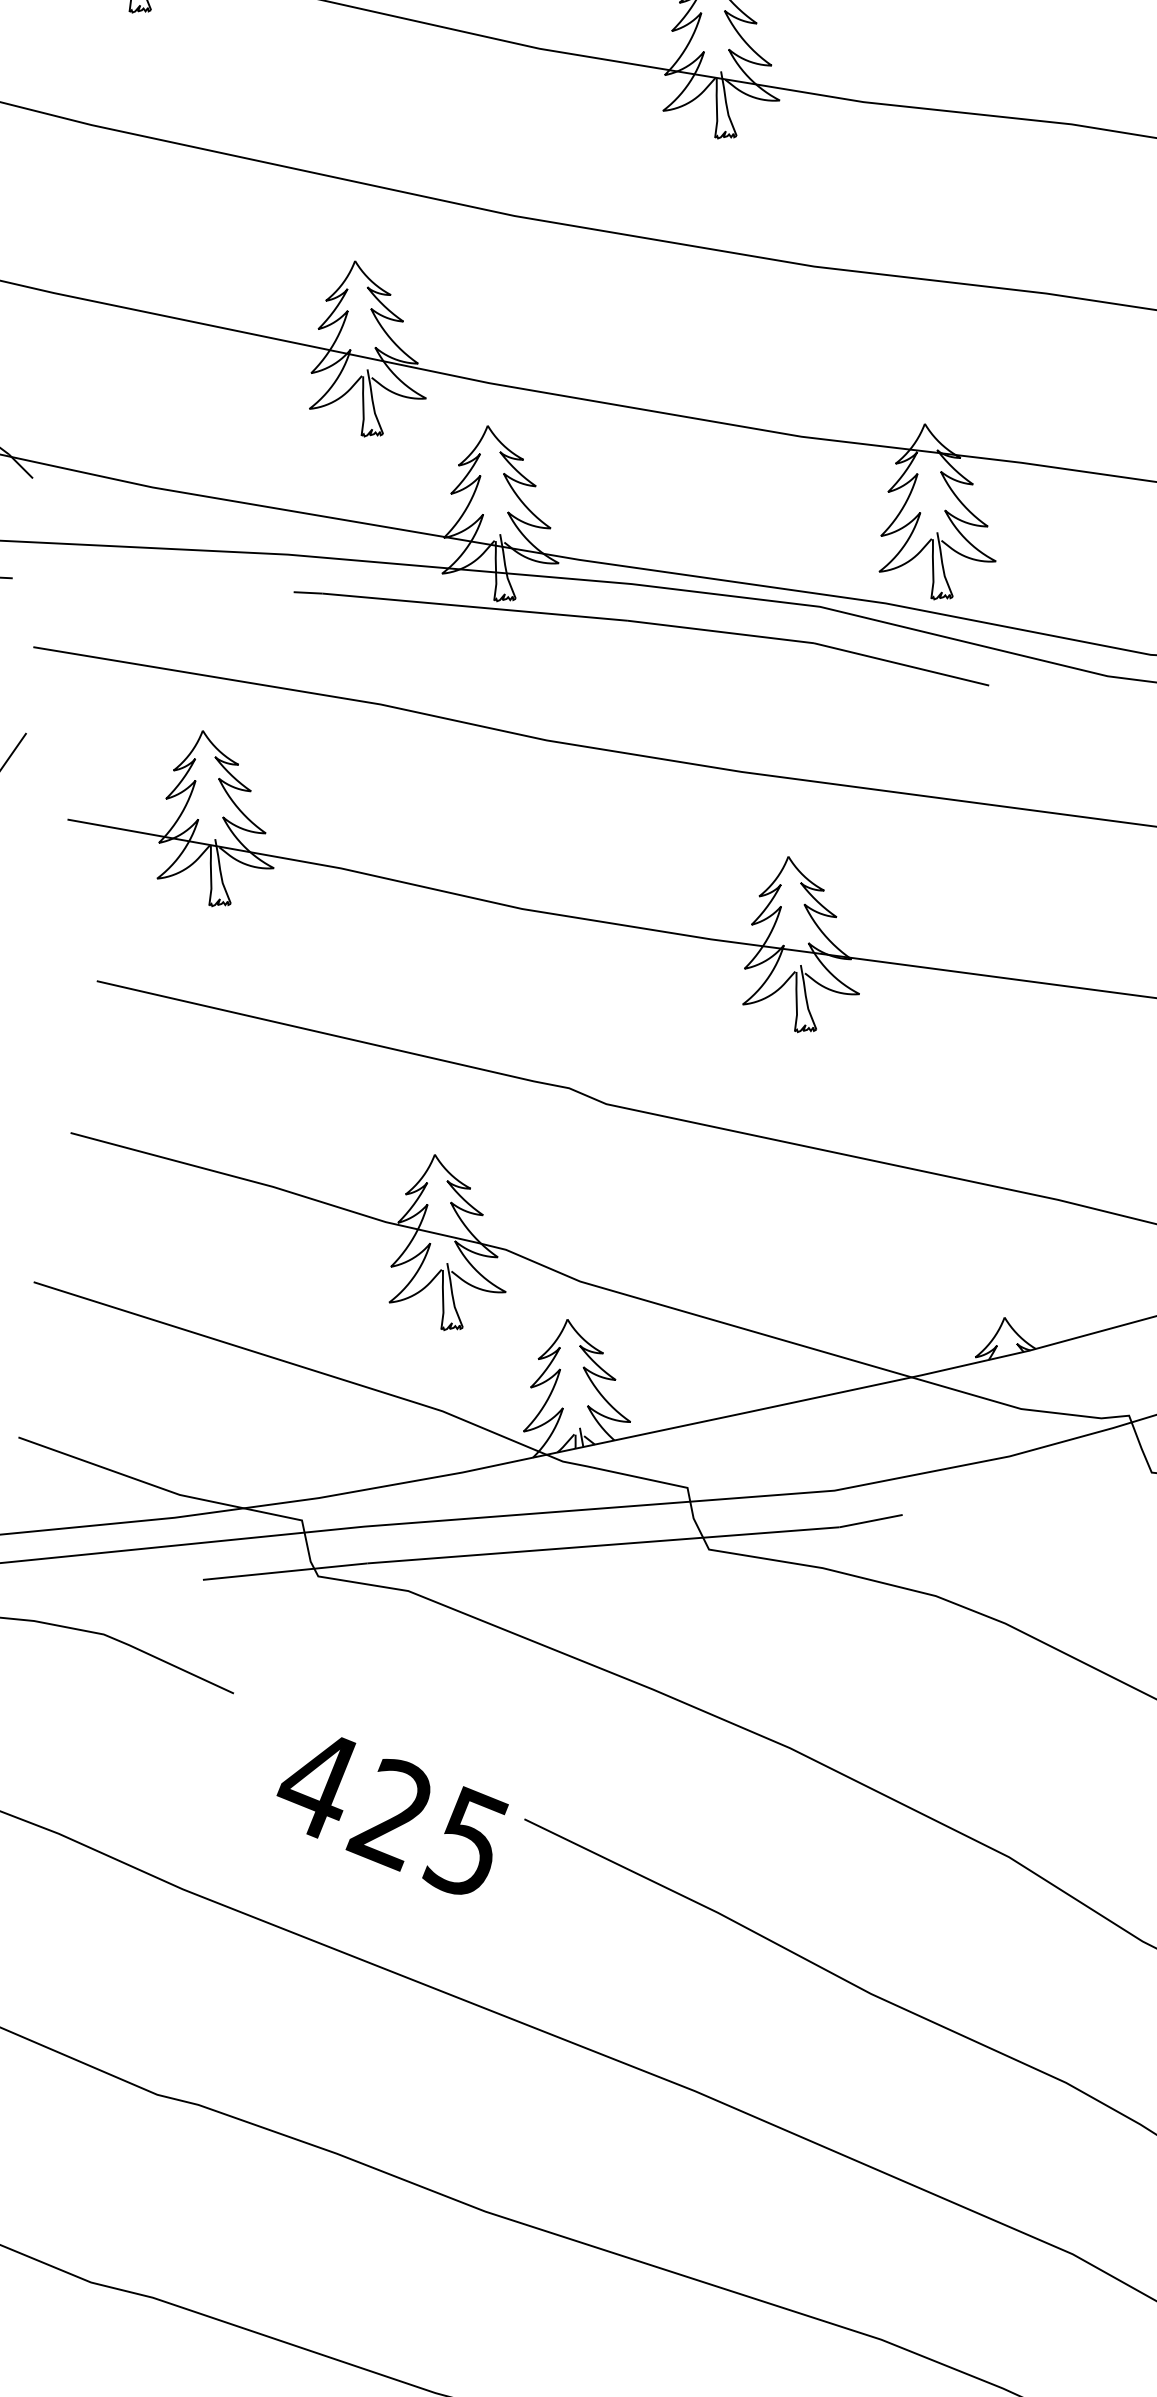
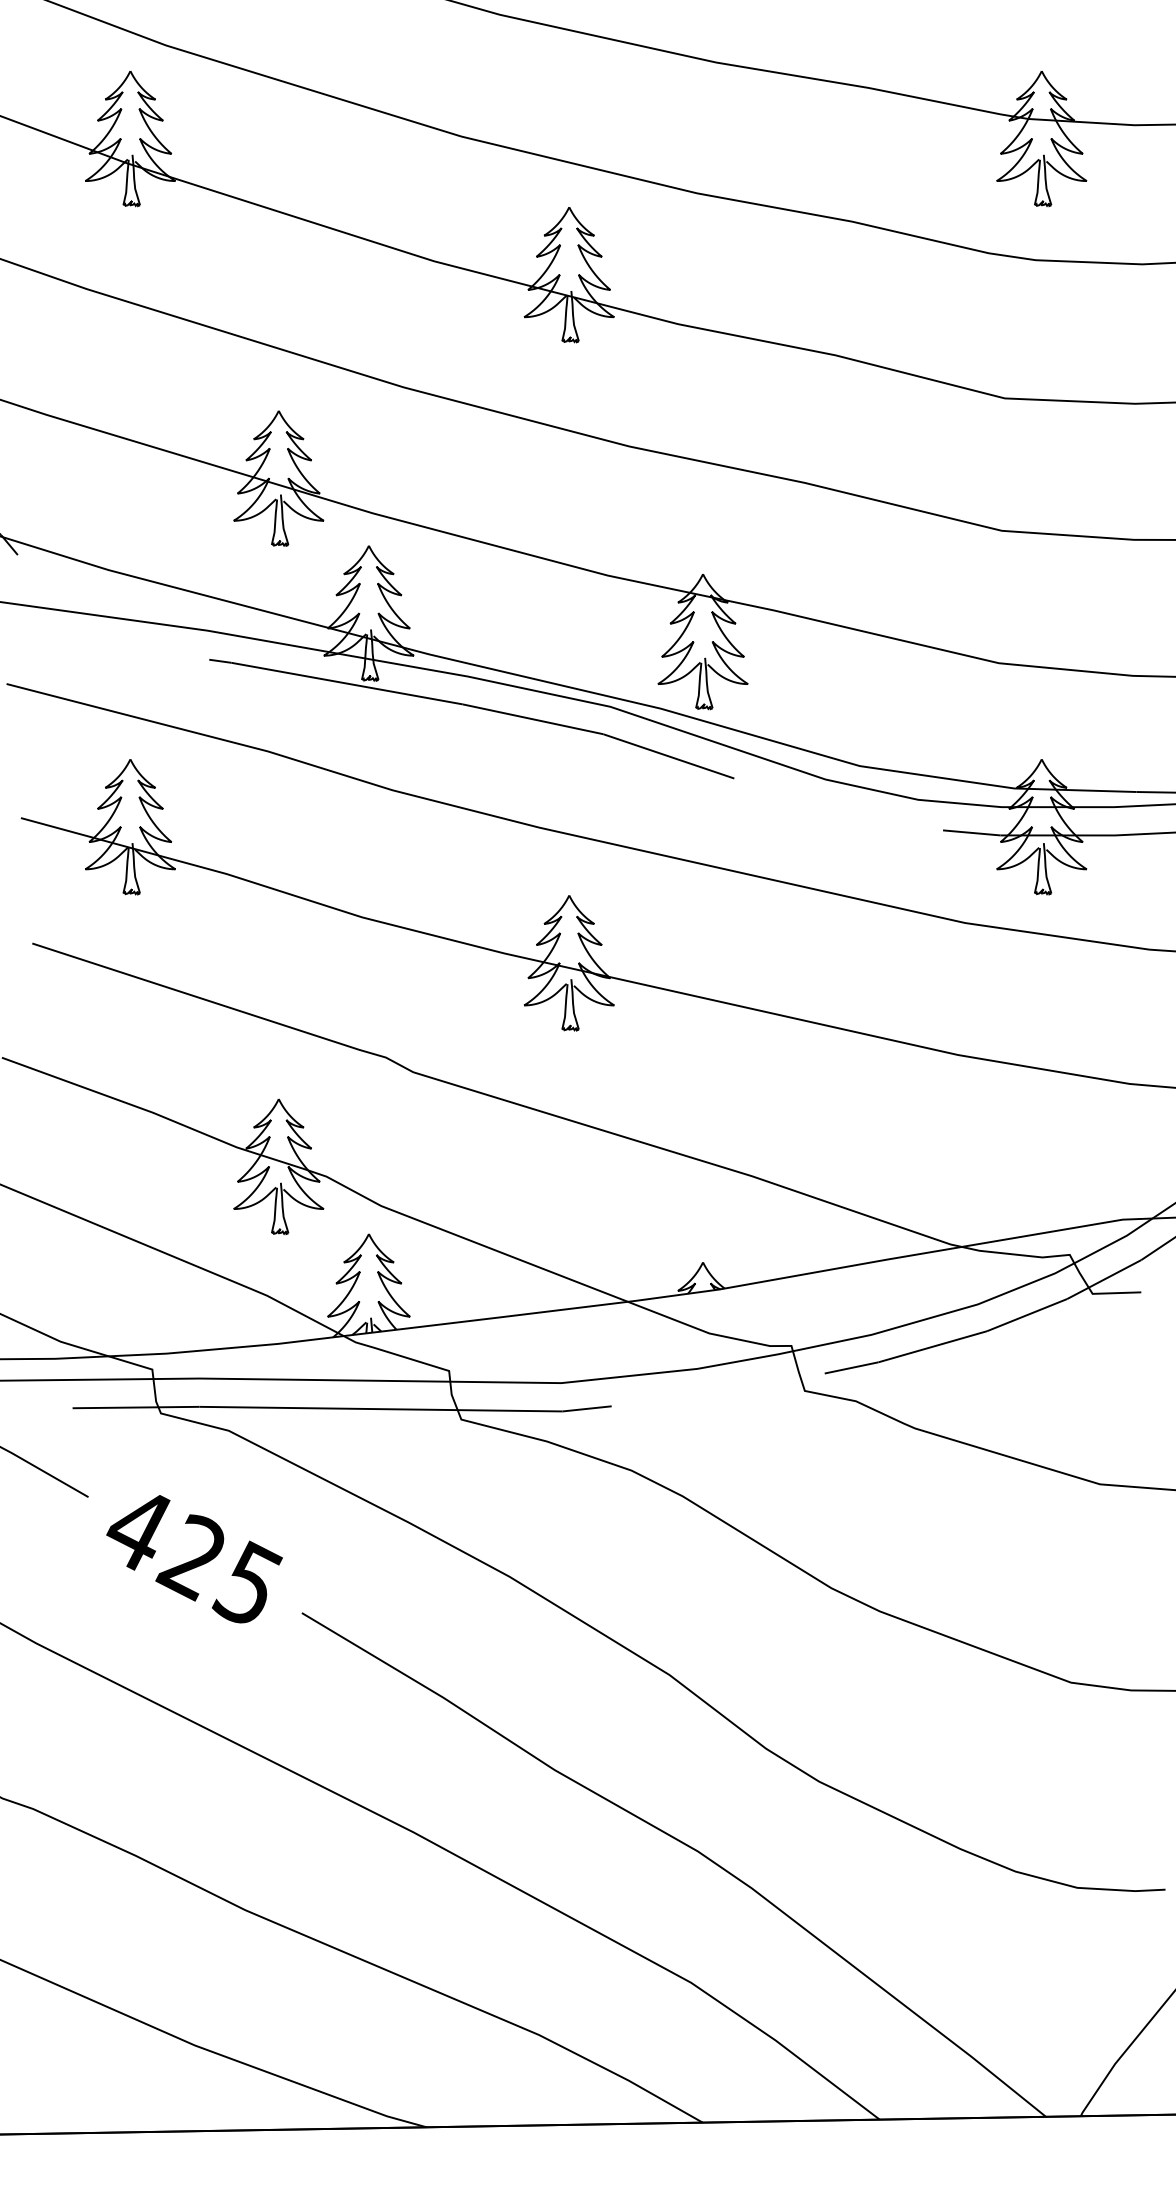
text: (394, 1817) -> (194, 1559), moved

